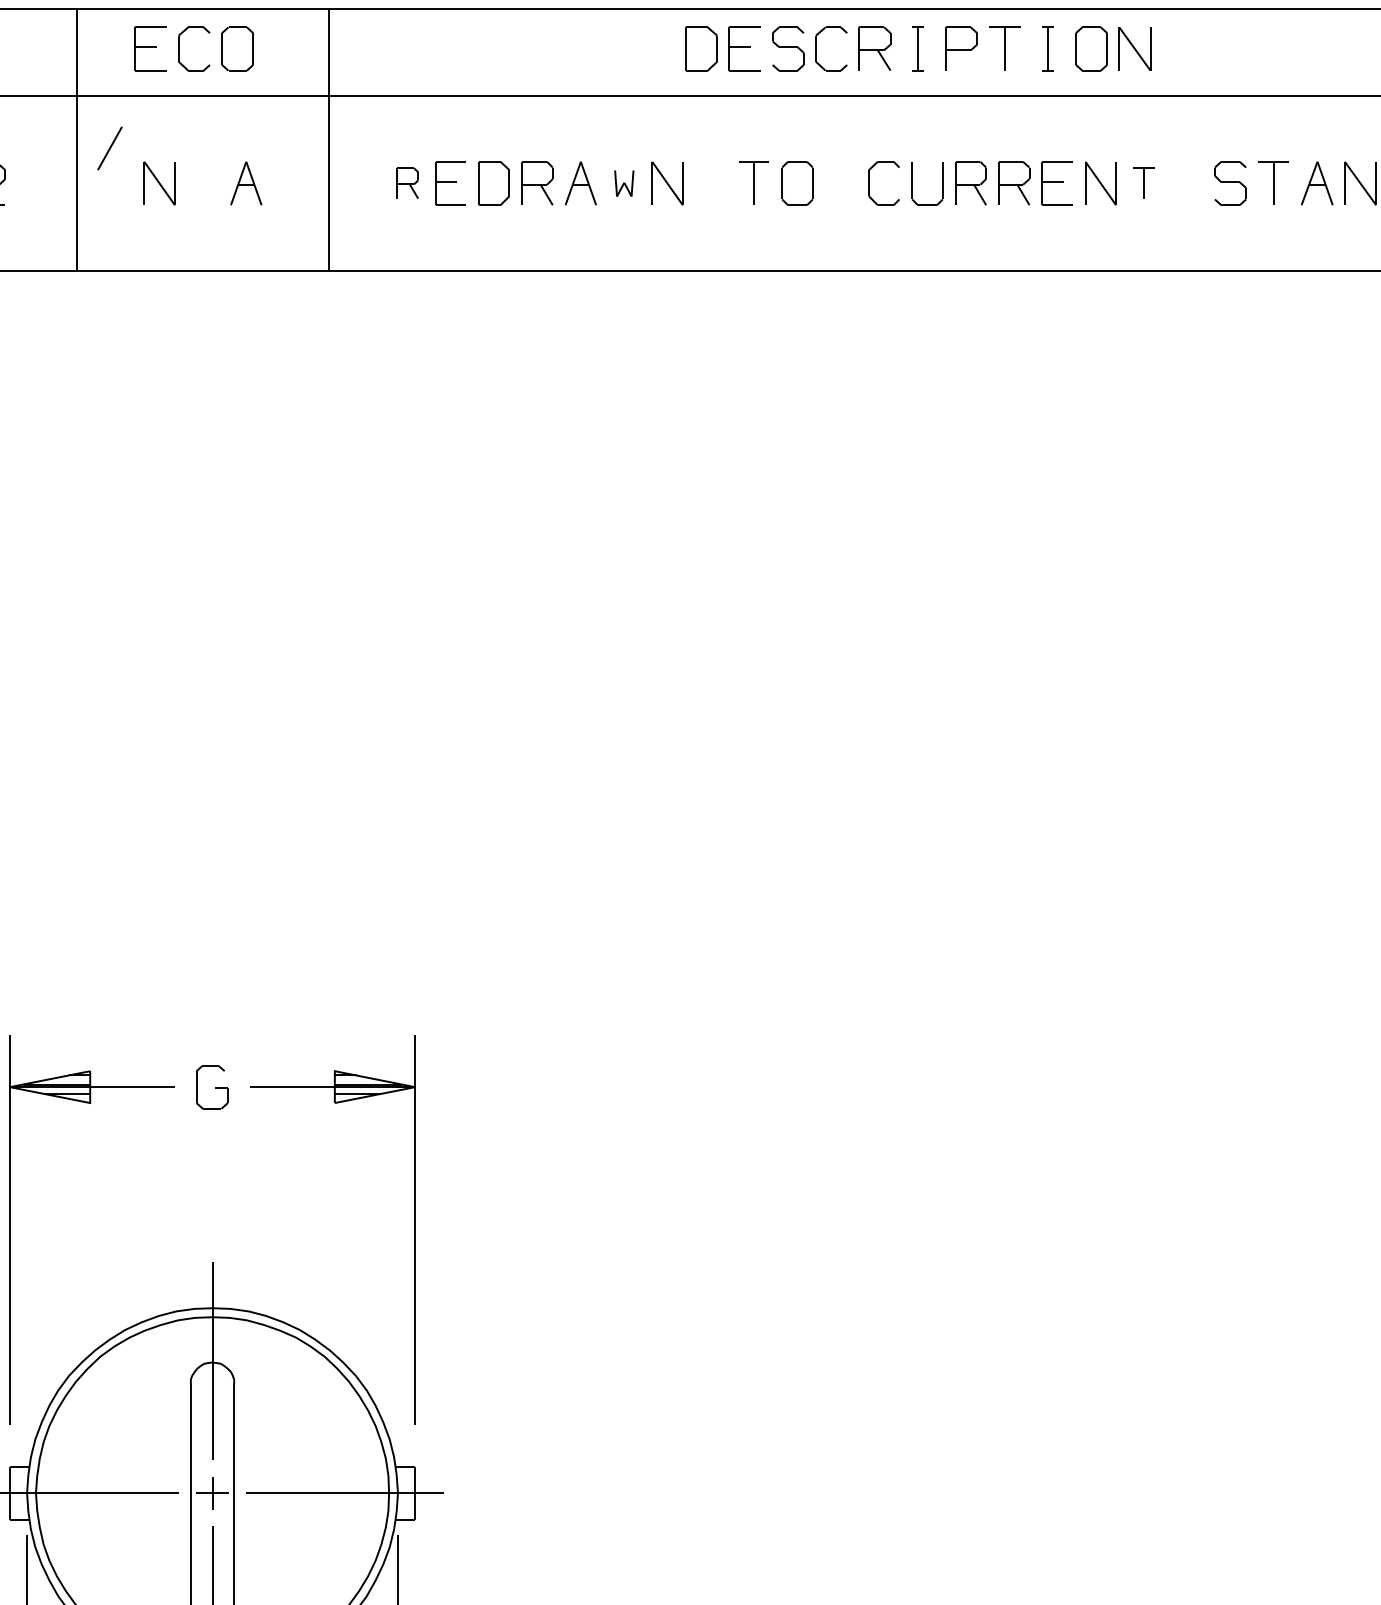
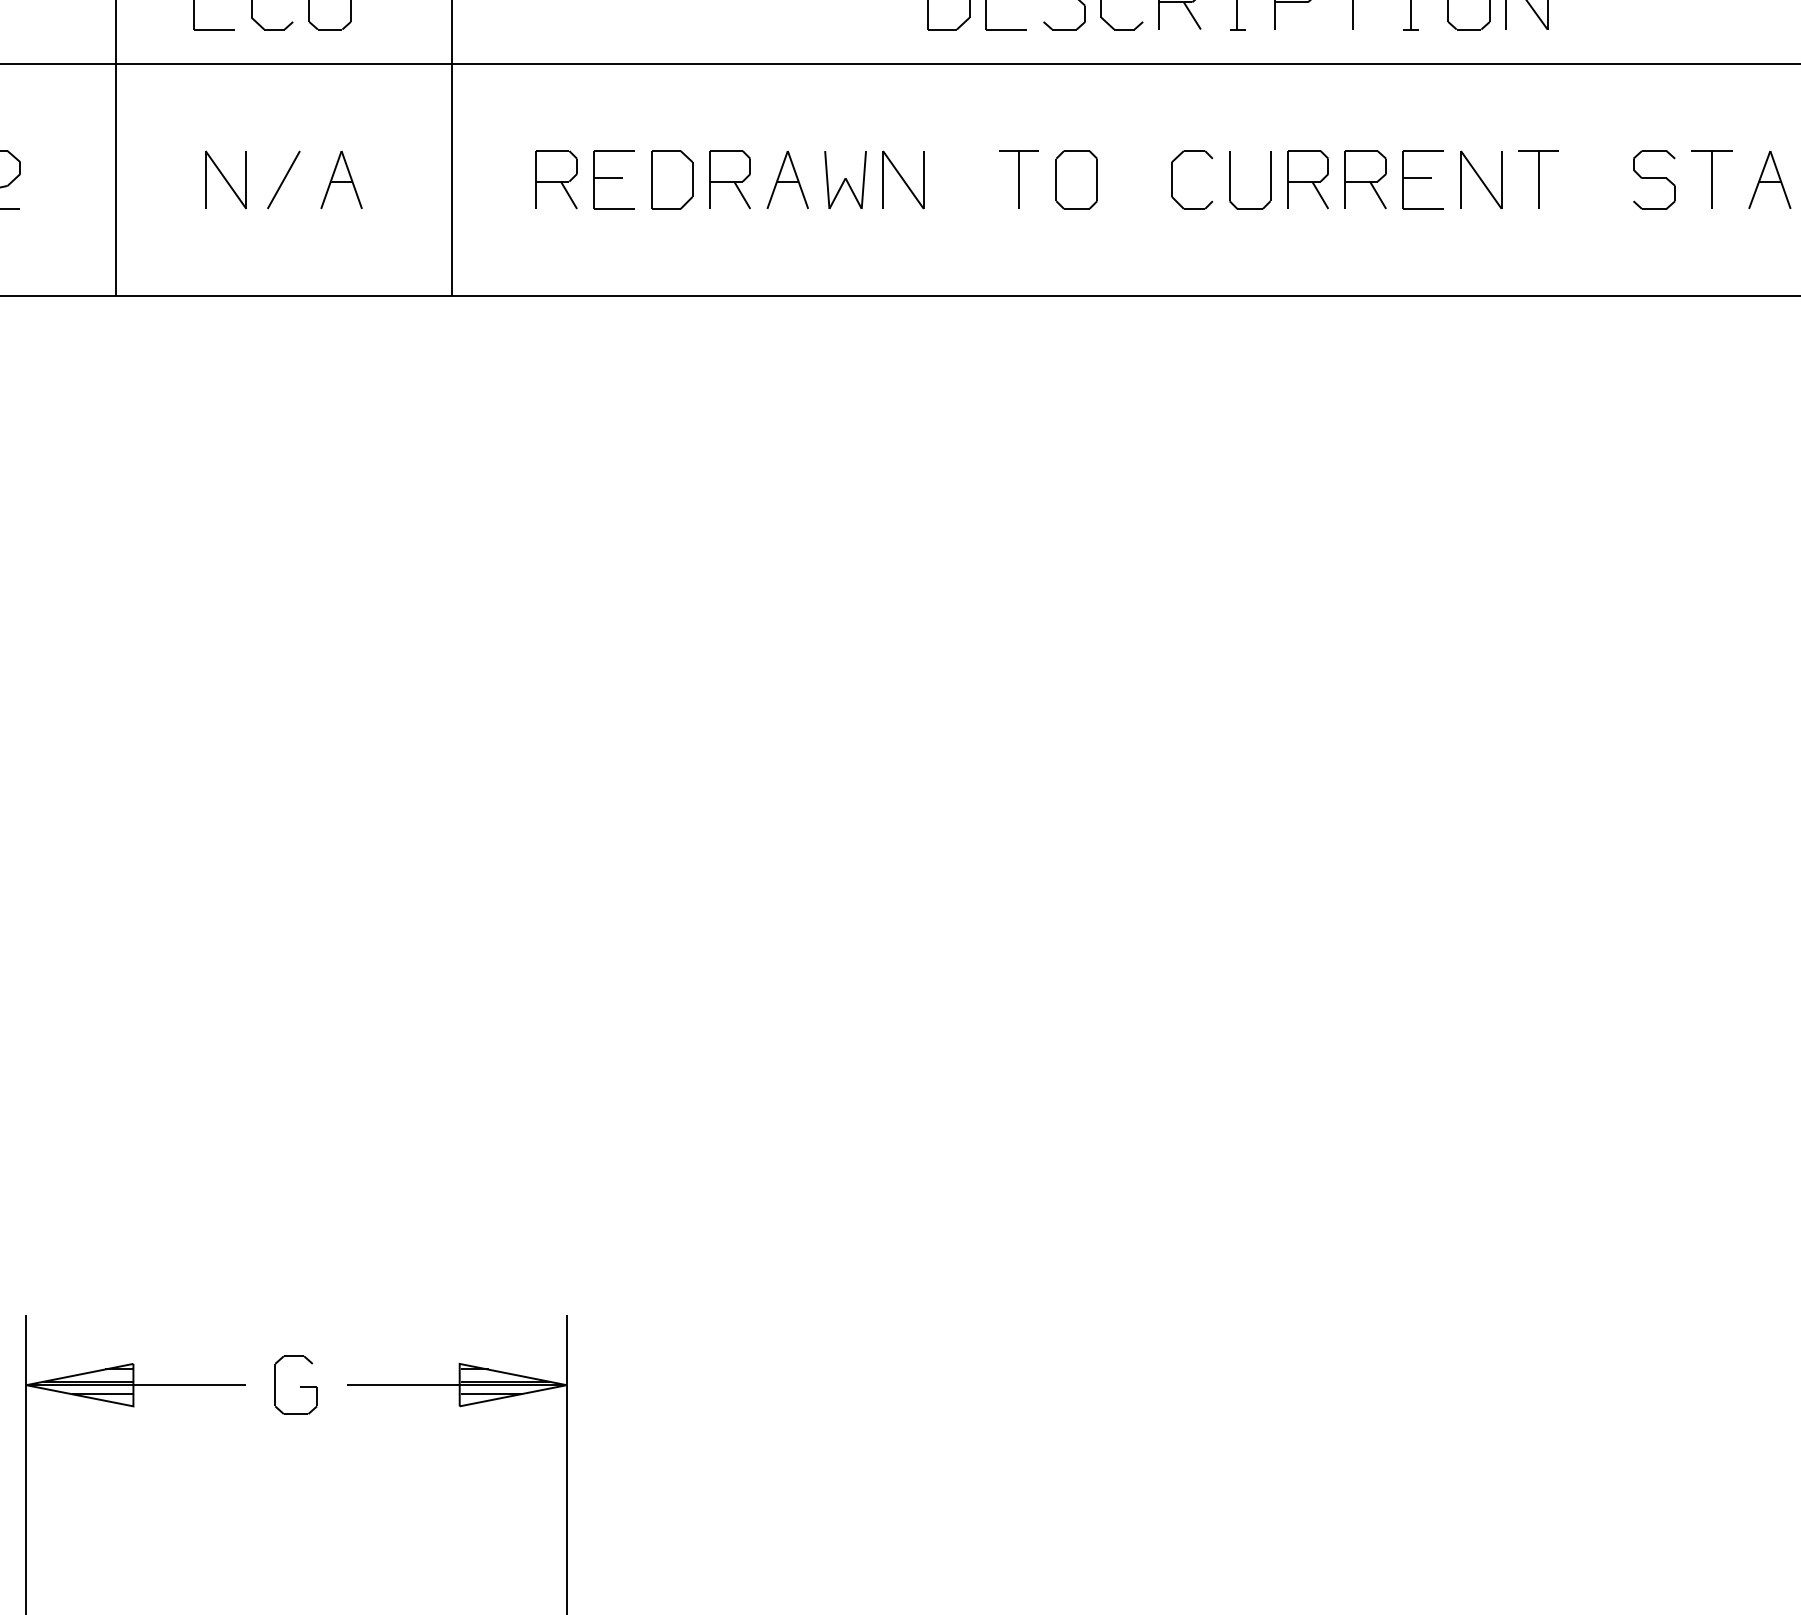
line: (109, 148) -> (283, 179), moved
part: (1143, 182) -> (1538, 178), size x1.43
part: (407, 183) -> (556, 179), size x1.43
part: (624, 183) -> (846, 179), size x1.67

